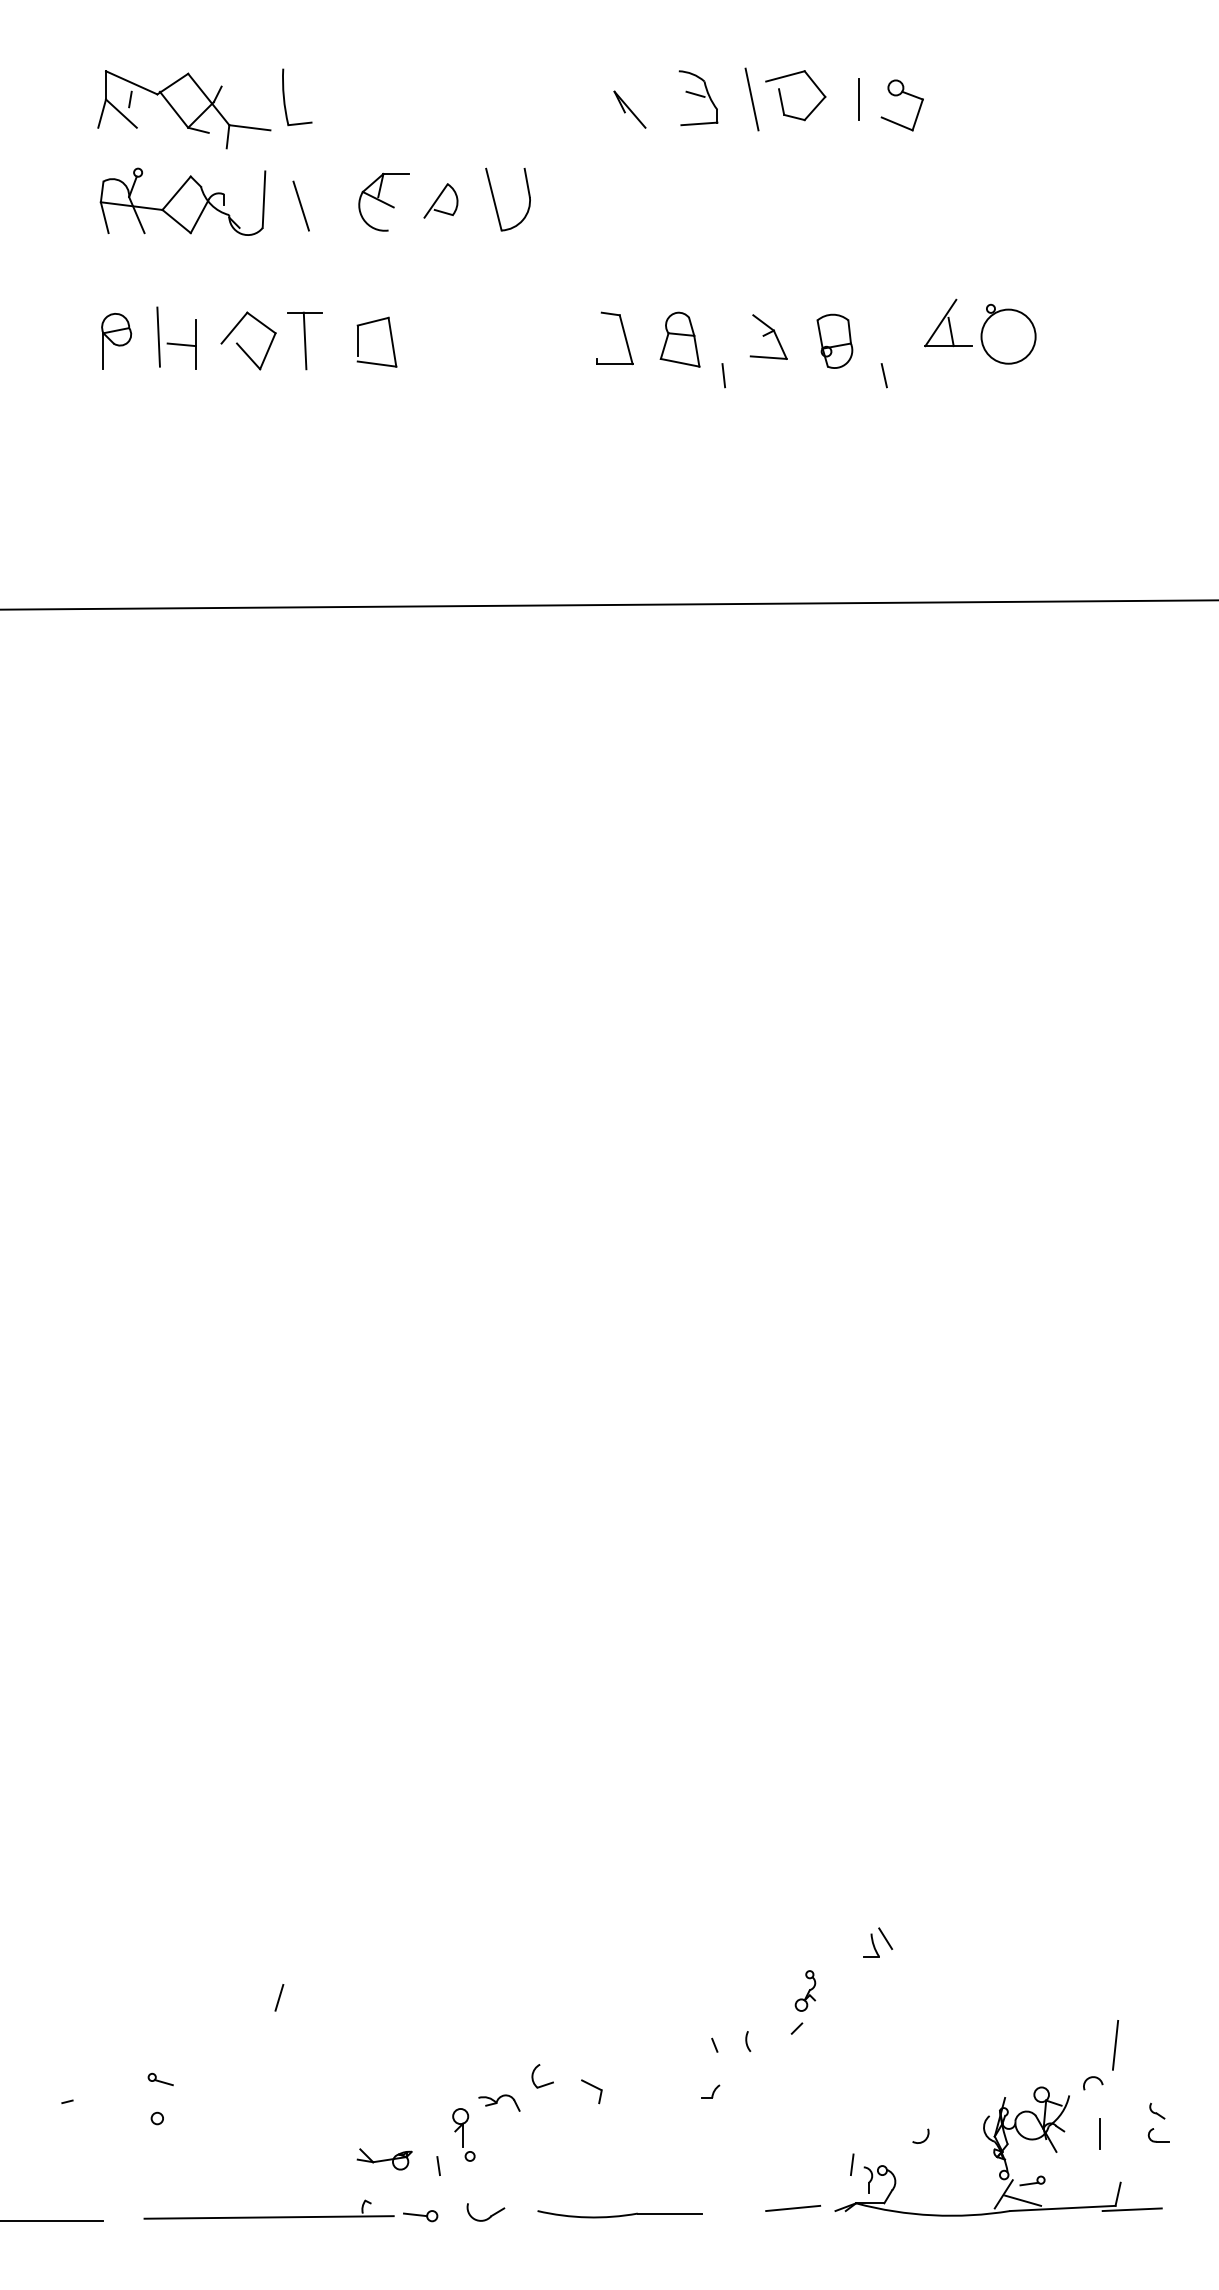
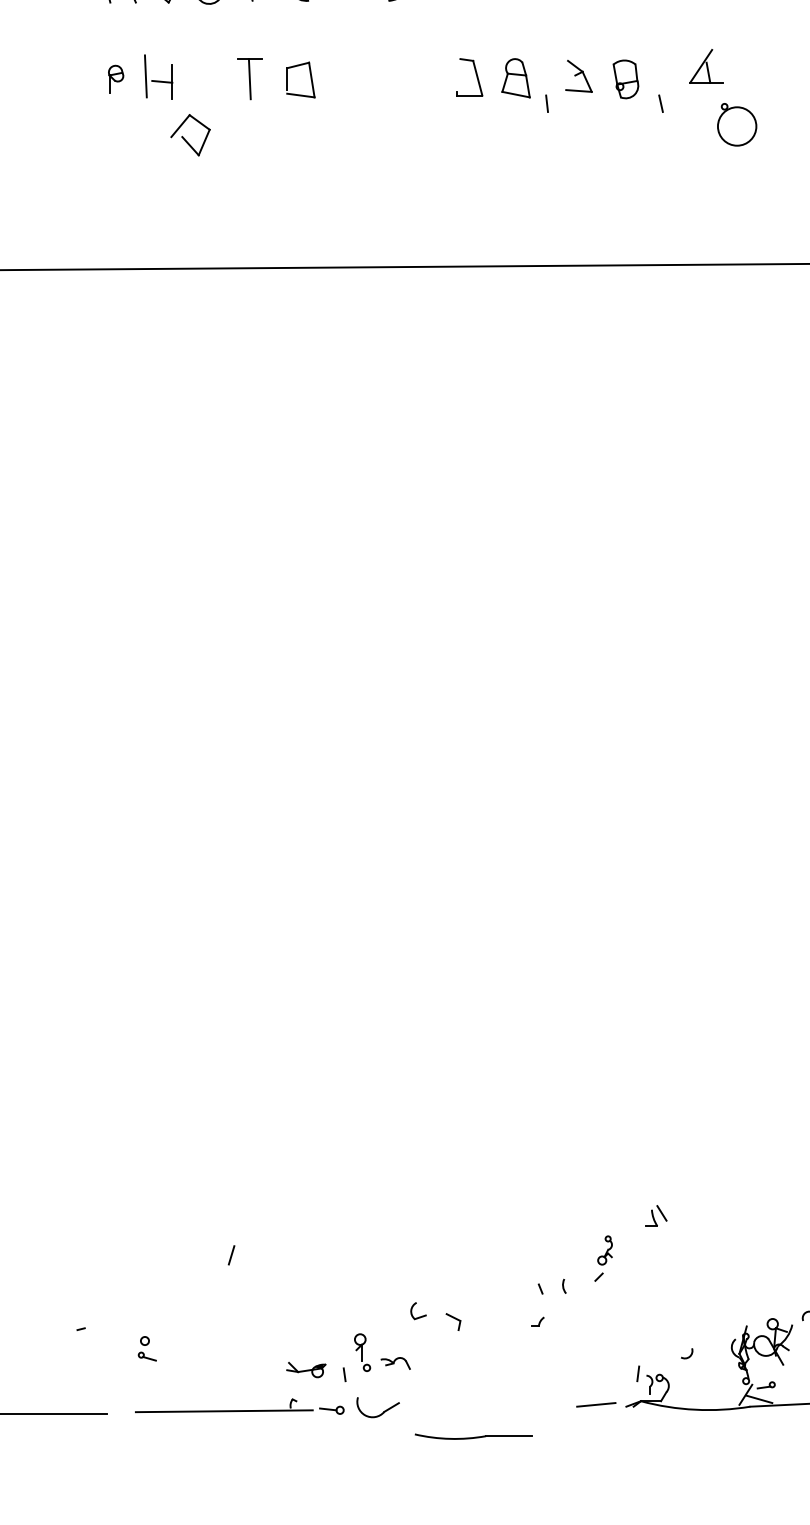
part: (1008, 333) -> (737, 124), moved
part: (116, 341) -> (115, 79), size x0.7
part: (240, 345) -> (184, 138), moved
part: (160, 2079) -> (147, 1356), moved
part: (499, 2102) -> (395, 1363), moved
part: (485, 2212) -> (377, 1407), size x1.6
part: (619, 2214) -> (473, 1436), moved

